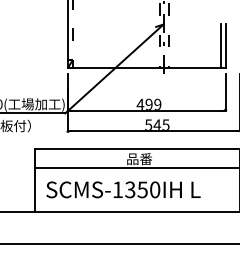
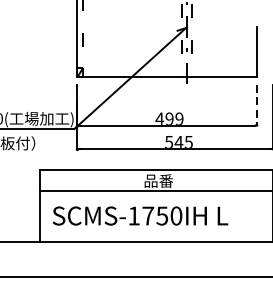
line: (220, 45) -> (250, 51), removed
line: (225, 92) -> (256, 105), solid -> dashed
text: (130, 189) -> (148, 215), SCMS-1350IH -> SCMS-1750IH

